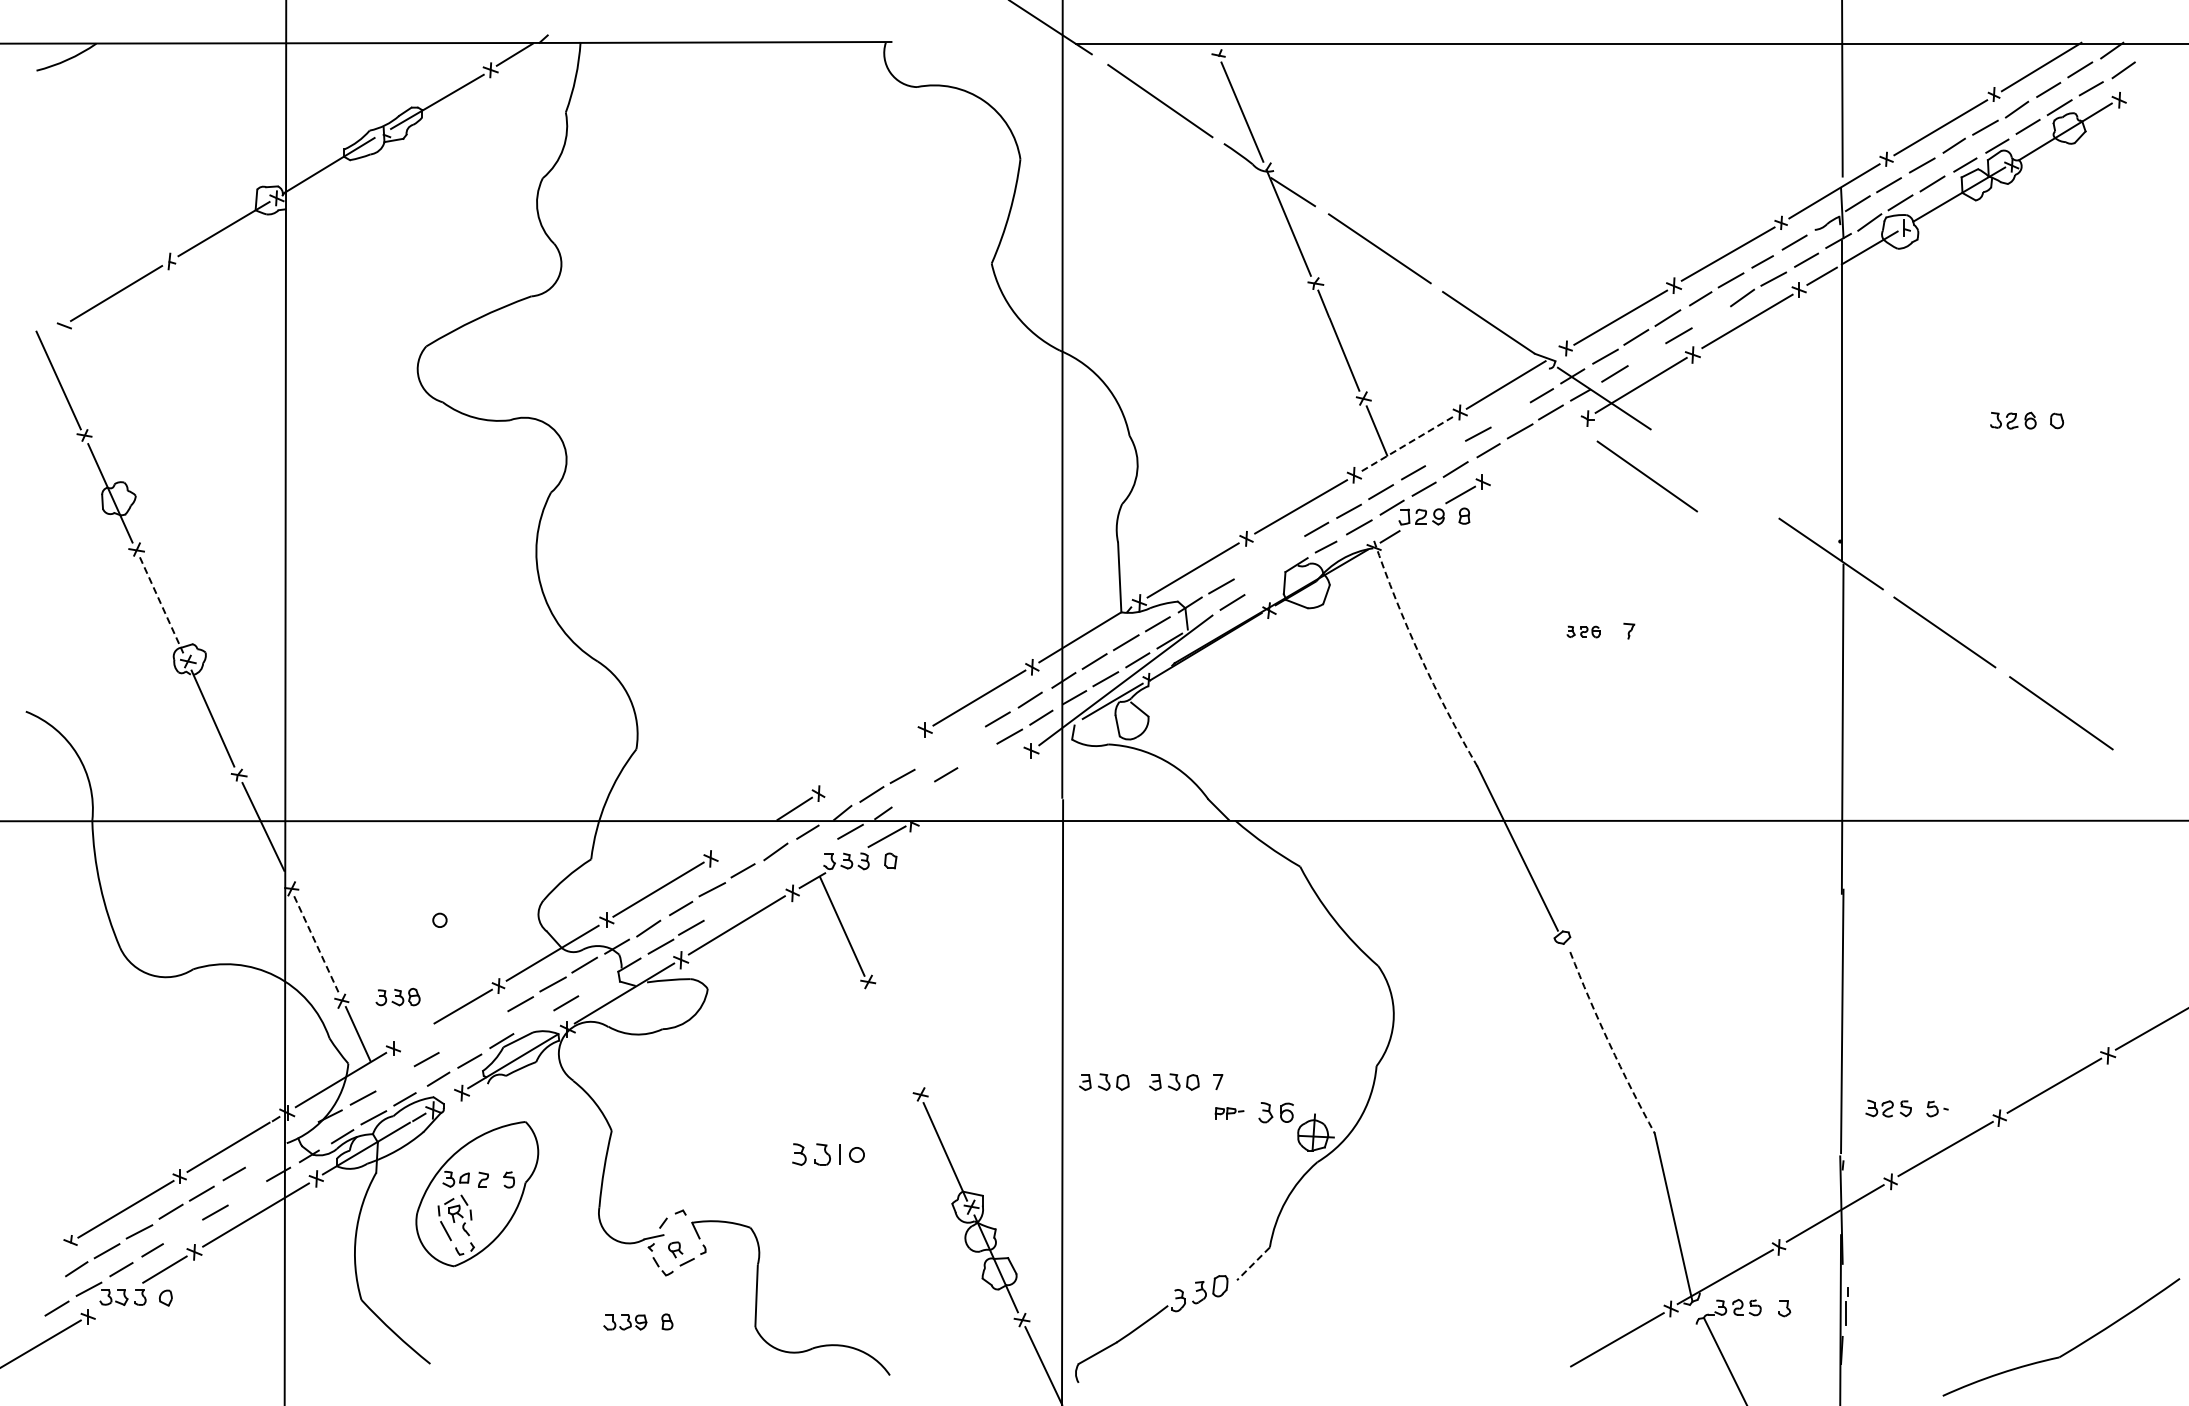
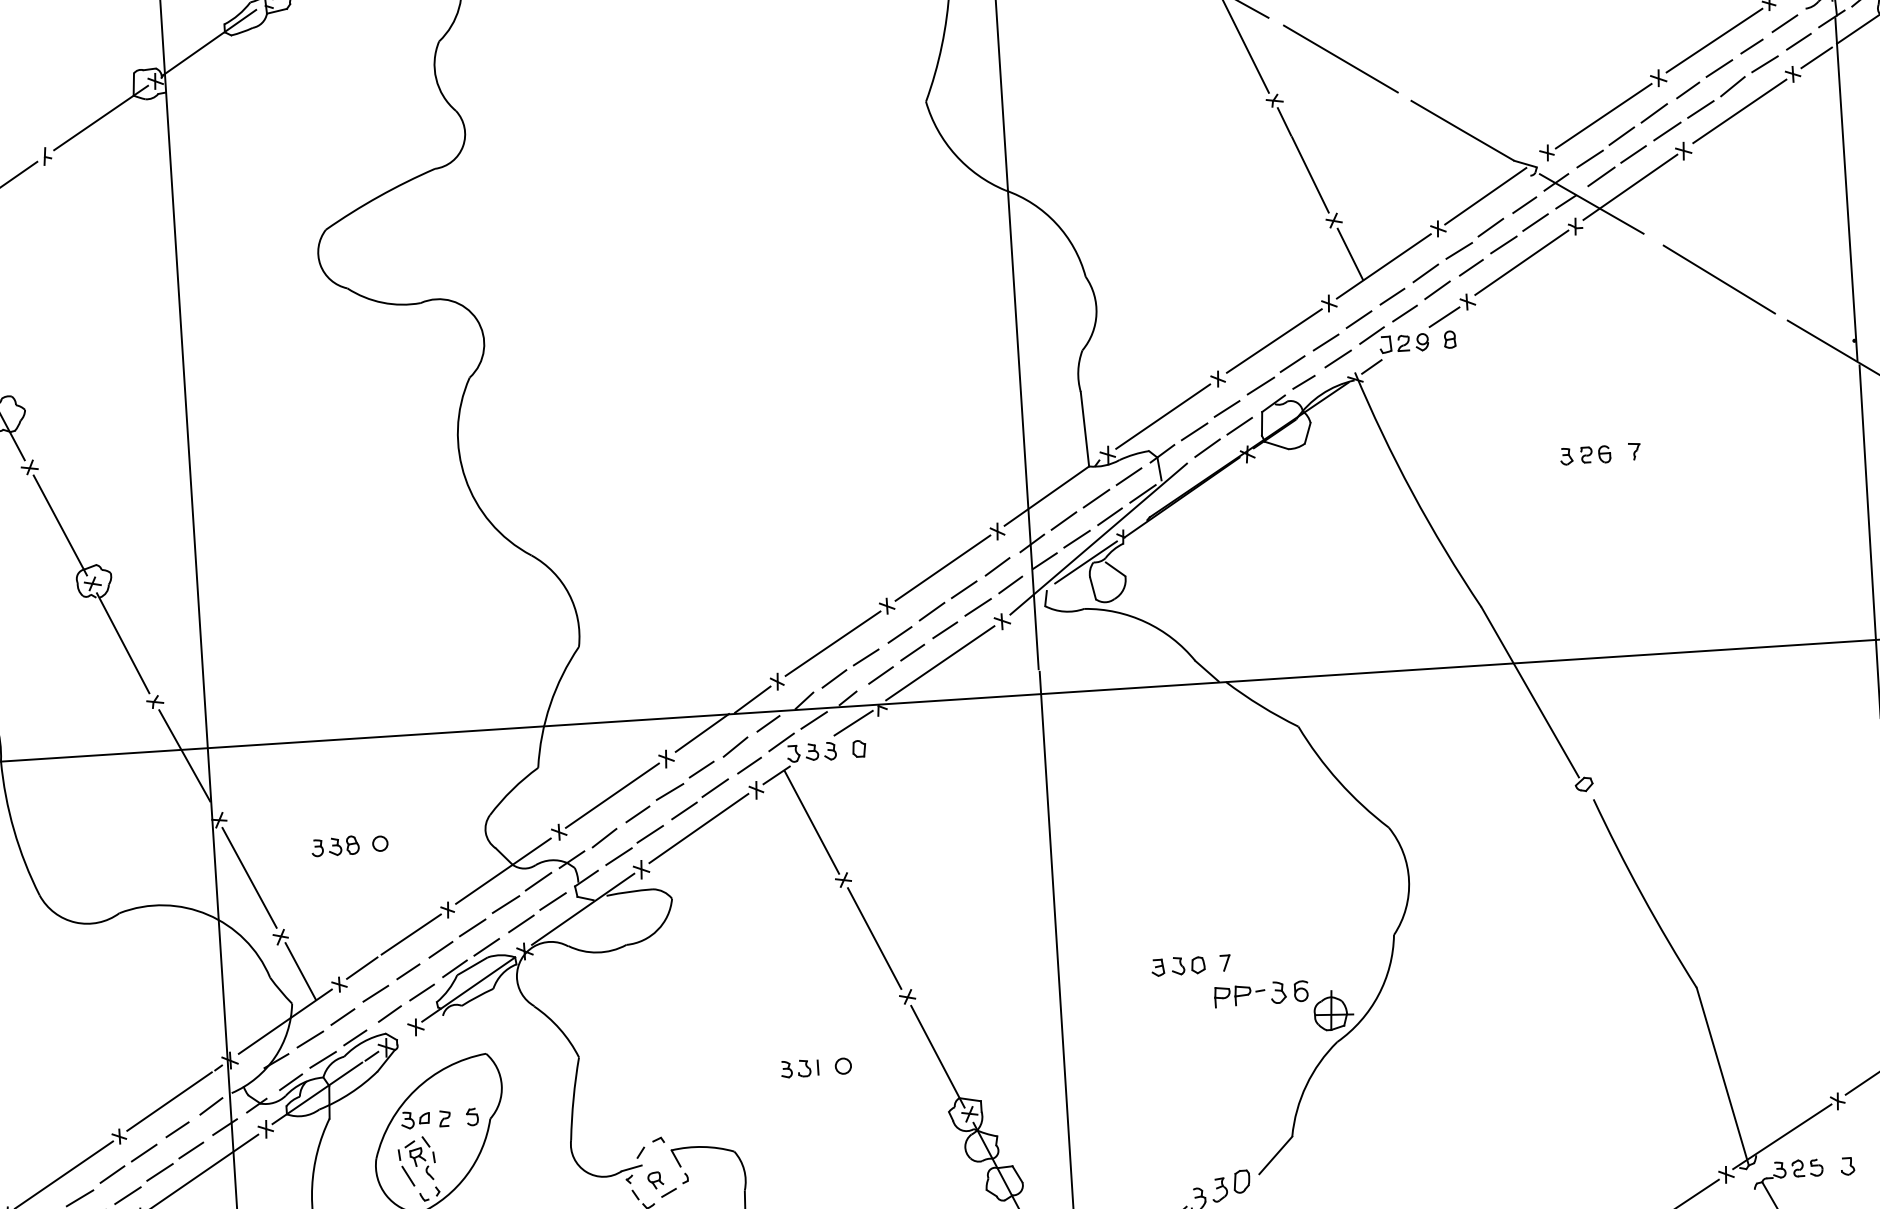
line: (1711, 317) -> (1701, 109), added
line: (1646, 355) -> (1633, 154), added
line: (1509, 414) -> (1491, 227), added
line: (1407, 444) -> (1384, 266), dashed -> solid
line: (1535, 448) -> (1521, 262), added
line: (1445, 452) -> (1425, 272), added
line: (1647, 476) -> (1719, 279), moved
line: (1285, 547) -> (1260, 385), added
line: (1252, 566) -> (1226, 408), added
line: (1263, 583) -> (1239, 425), added
line: (161, 605) -> (60, 525), dashed -> solid
part: (1583, 631) -> (1585, 454), size x1.43
arc: (1420, 656) -> (1412, 493), dashed -> solid
line: (966, 737) -> (931, 611), added
line: (977, 755) -> (944, 629), added
line: (935, 757) -> (900, 634), added
line: (872, 761) -> (832, 643), added
line: (970, 786) -> (939, 663), added
line: (914, 794) -> (880, 675), added
line: (745, 836) -> (701, 732), added
line: (818, 849) -> (781, 741), added
line: (787, 869) -> (749, 765), added
part: (739, 898) -> (699, 799), added
line: (316, 944) -> (249, 878), dashed -> solid
line: (596, 984) -> (552, 901), added
part: (397, 996) -> (334, 845), moved
line: (489, 1022) -> (440, 949), added
line: (532, 1023) -> (486, 947), added
line: (415, 1034) -> (362, 967), added
line: (893, 1037) -> (874, 937), added
line: (457, 1040) -> (407, 971), added
arc: (1609, 1044) -> (1642, 895), dashed -> solid
line: (394, 1078) -> (342, 1016), added
part: (1104, 1081) -> (1103, 970), removed
part: (1229, 1113) -> (1239, 995), size x1.67
line: (266, 1154) -> (210, 1106), added
part: (815, 1154) -> (798, 1068), size x0.71
line: (245, 1193) -> (190, 1149), added
line: (183, 1232) -> (127, 1195), added
line: (1253, 1264) -> (1275, 1156), dashed -> solid

